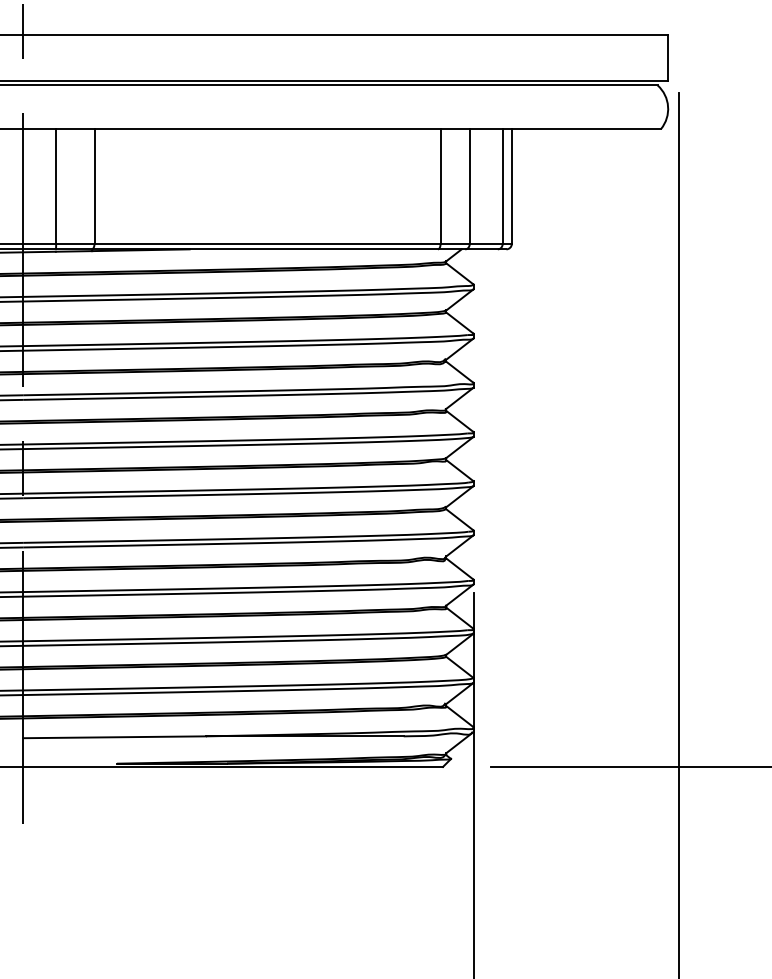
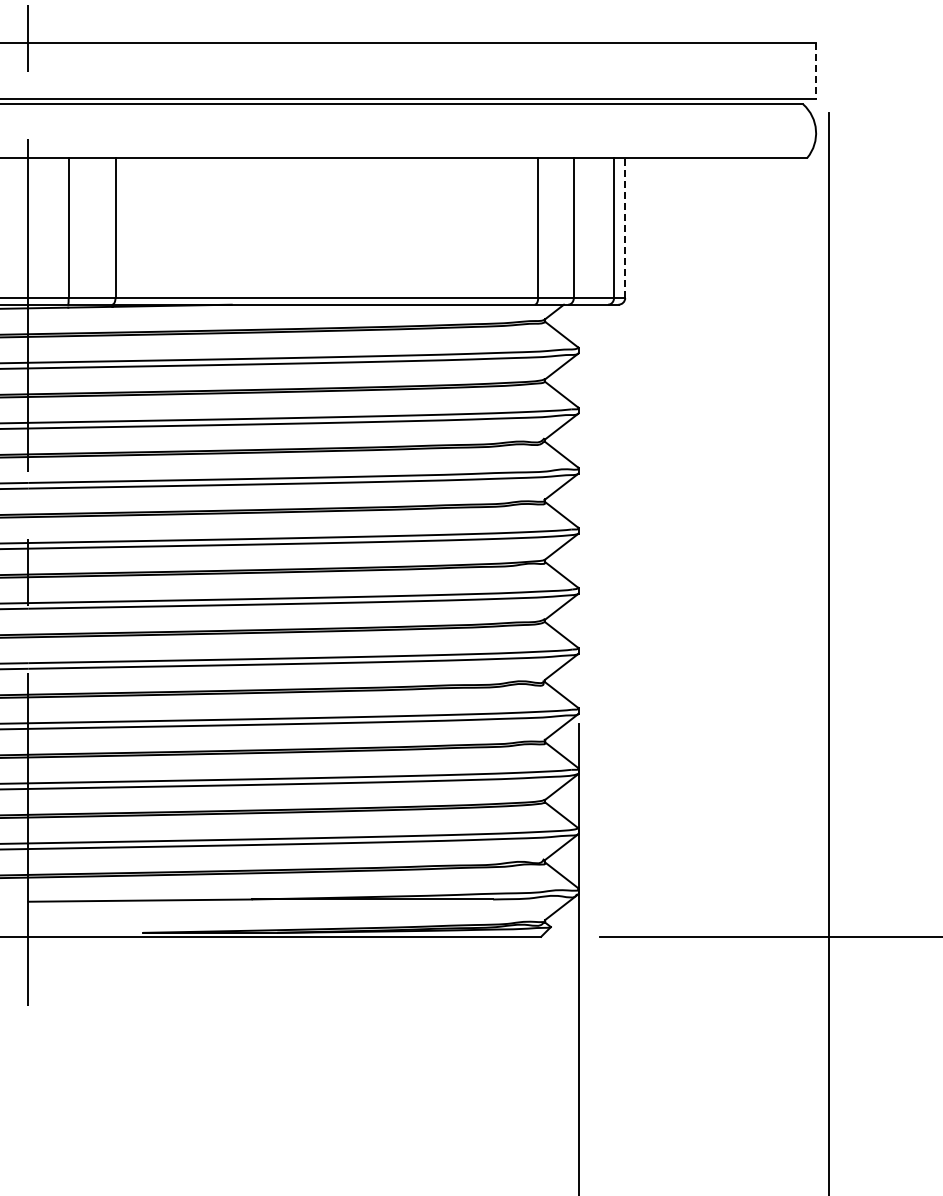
line: (668, 58) -> (816, 71), solid -> dashed
line: (512, 186) -> (625, 227), solid -> dashed

